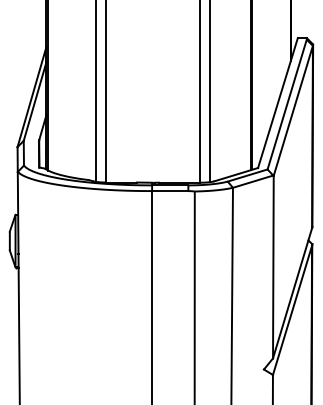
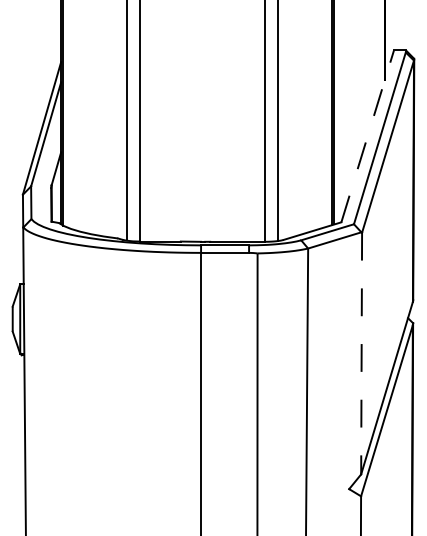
line: (277, 103) -> (367, 136), solid -> dashed
line: (273, 267) -> (361, 353), solid -> dashed

